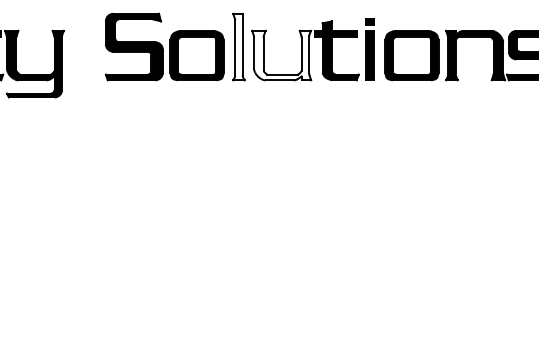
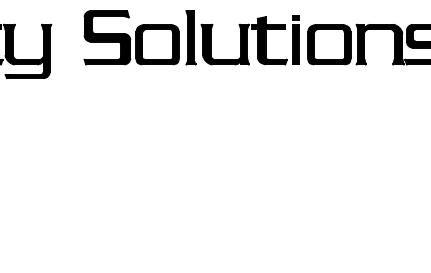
fill: (238, 46) -> (190, 37), added
fill: (280, 55) -> (224, 44), added

